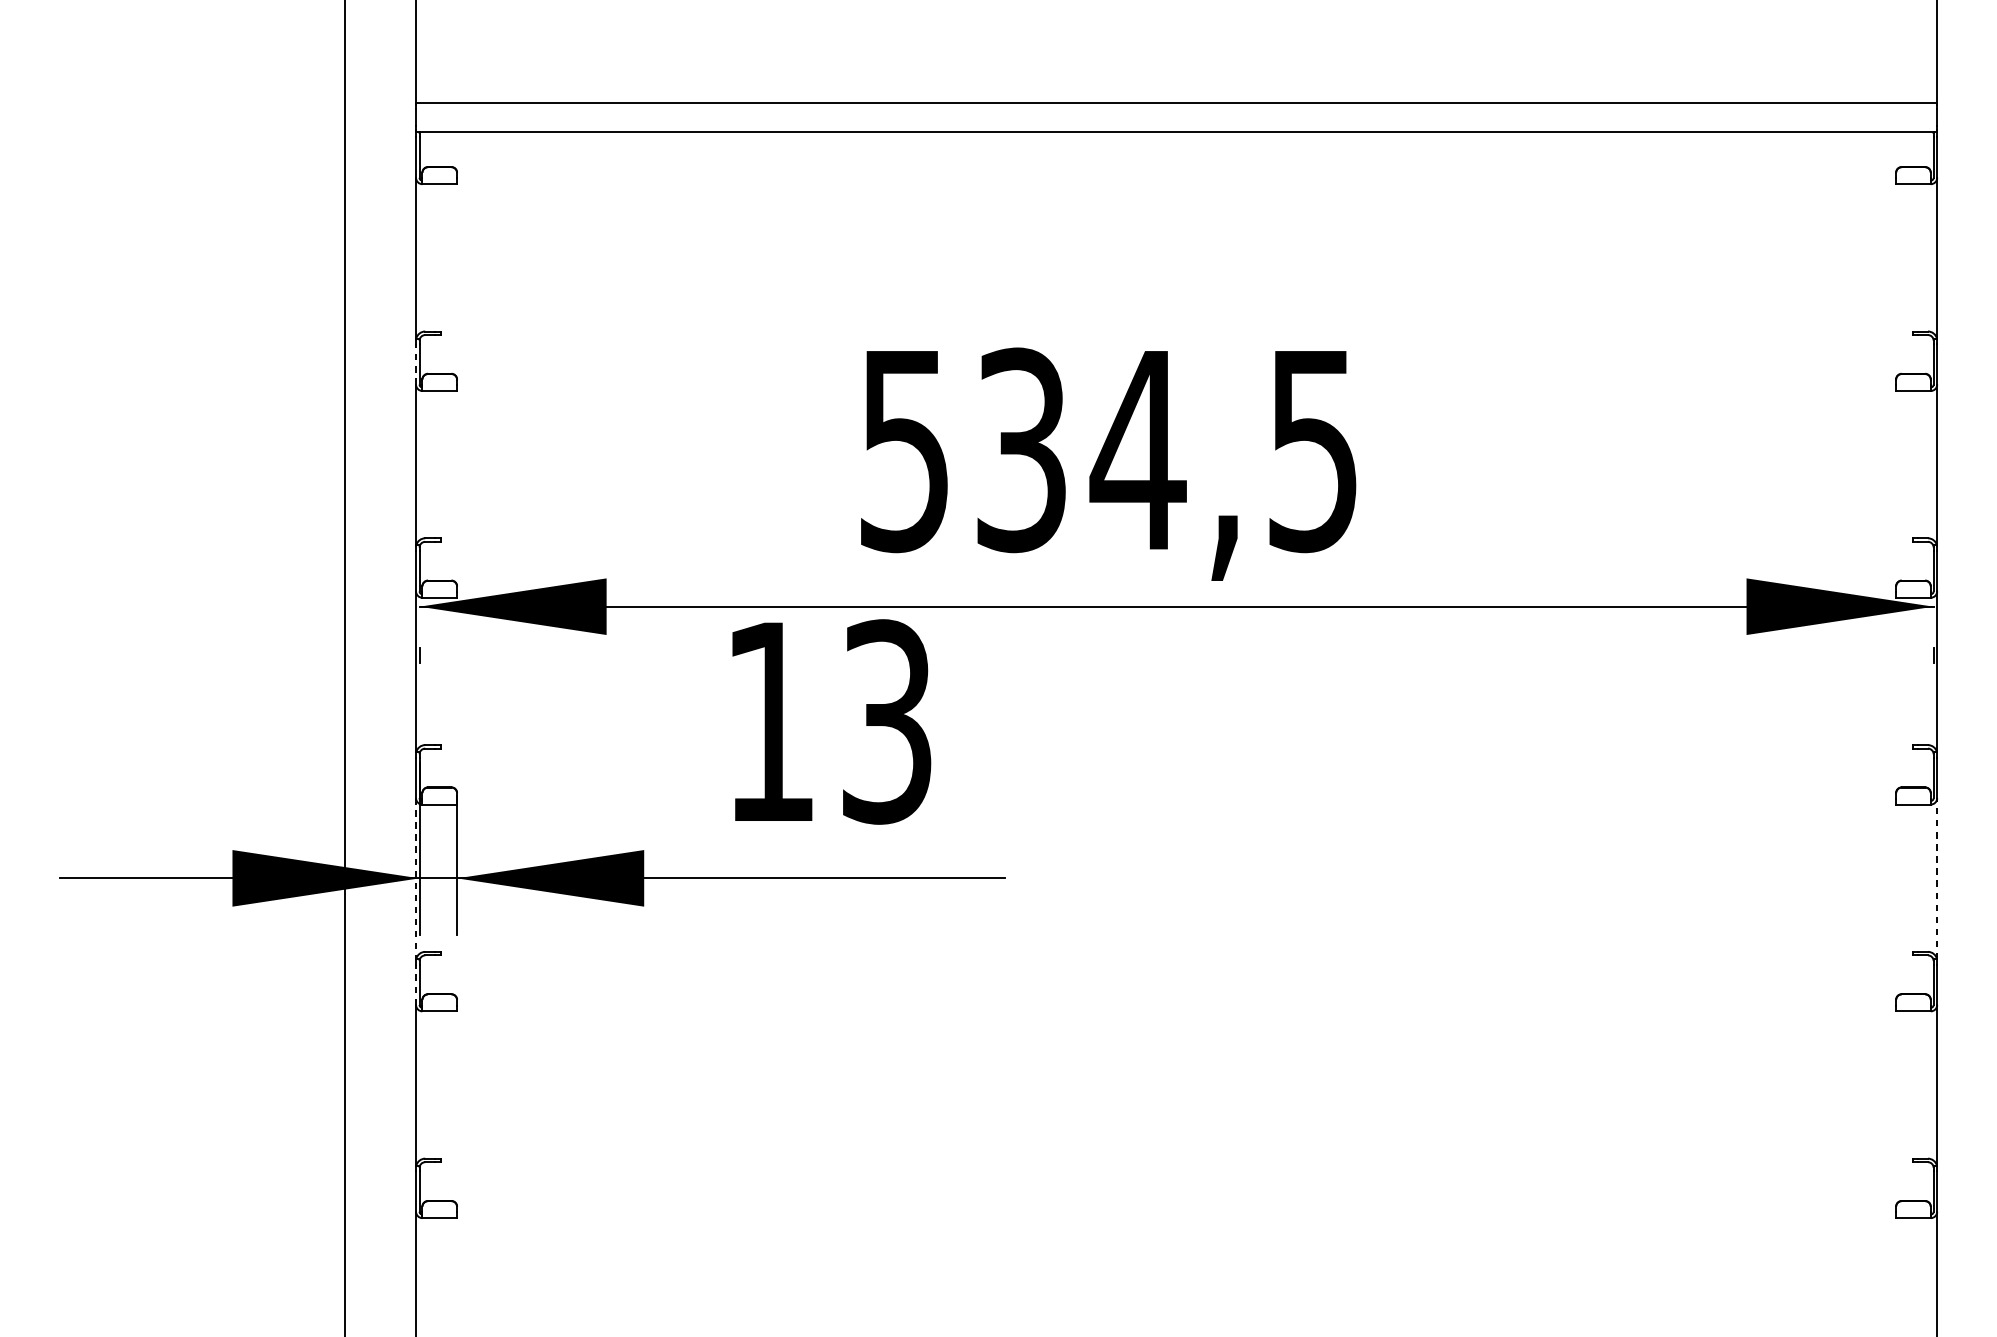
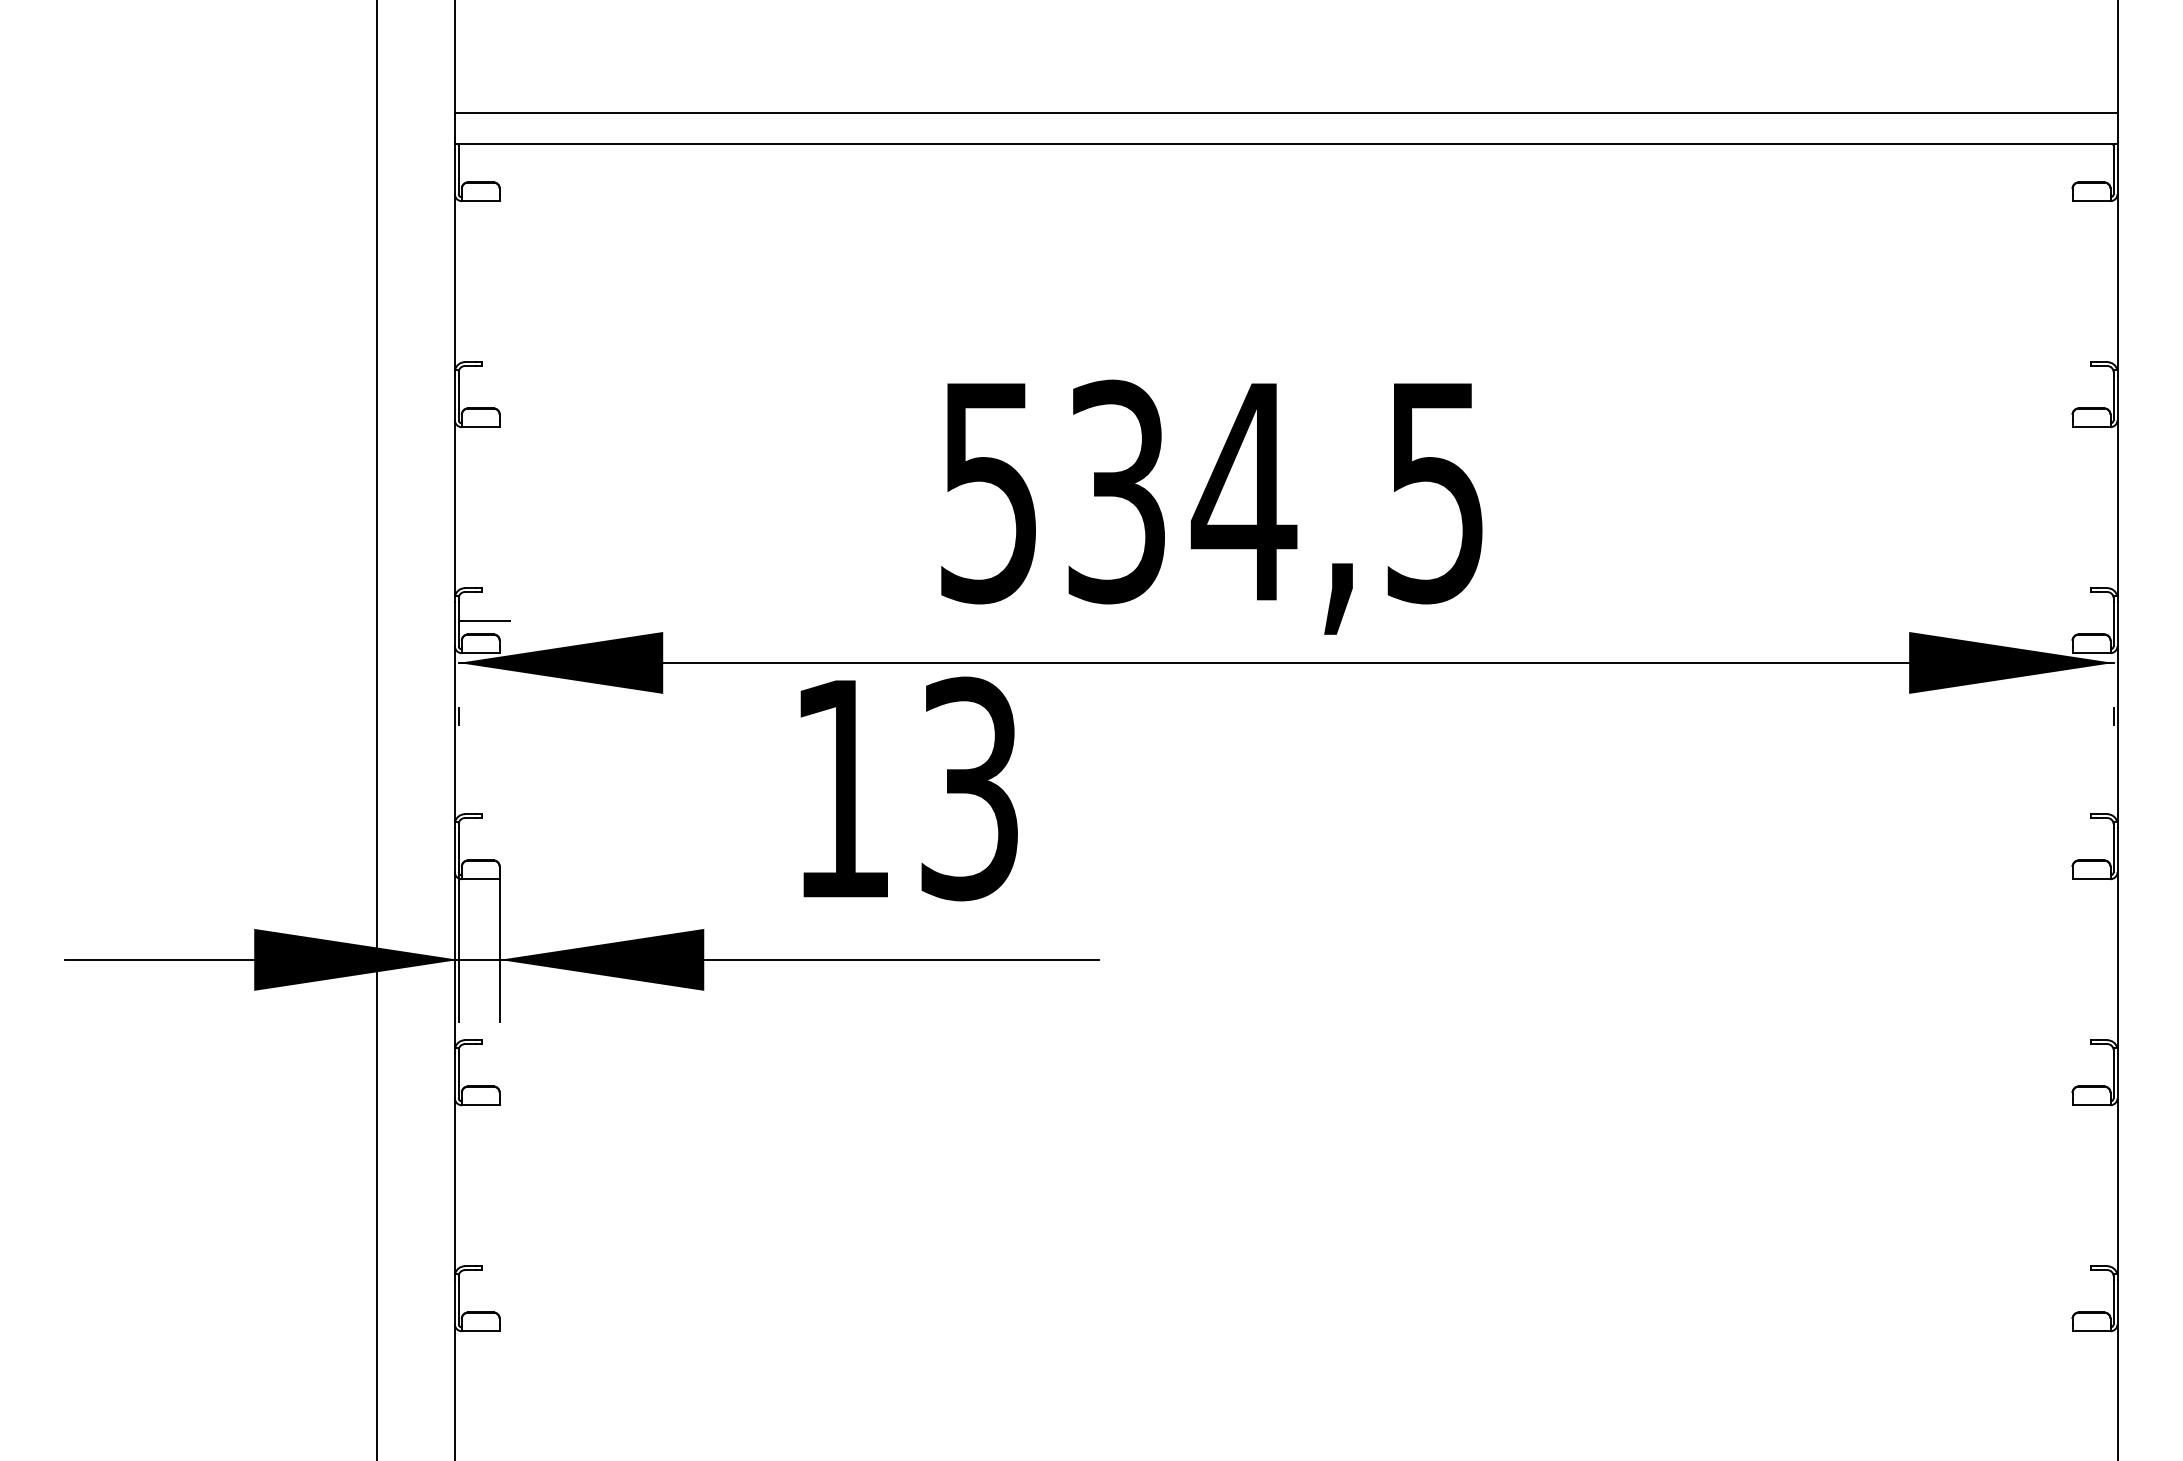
line: (415, 363) -> (454, 397), dashed -> solid
line: (443, 567) -> (484, 620), added
line: (415, 878) -> (454, 960), dashed -> solid
line: (1937, 878) -> (2117, 959), dashed -> solid
line: (415, 984) -> (454, 1075), dashed -> solid

